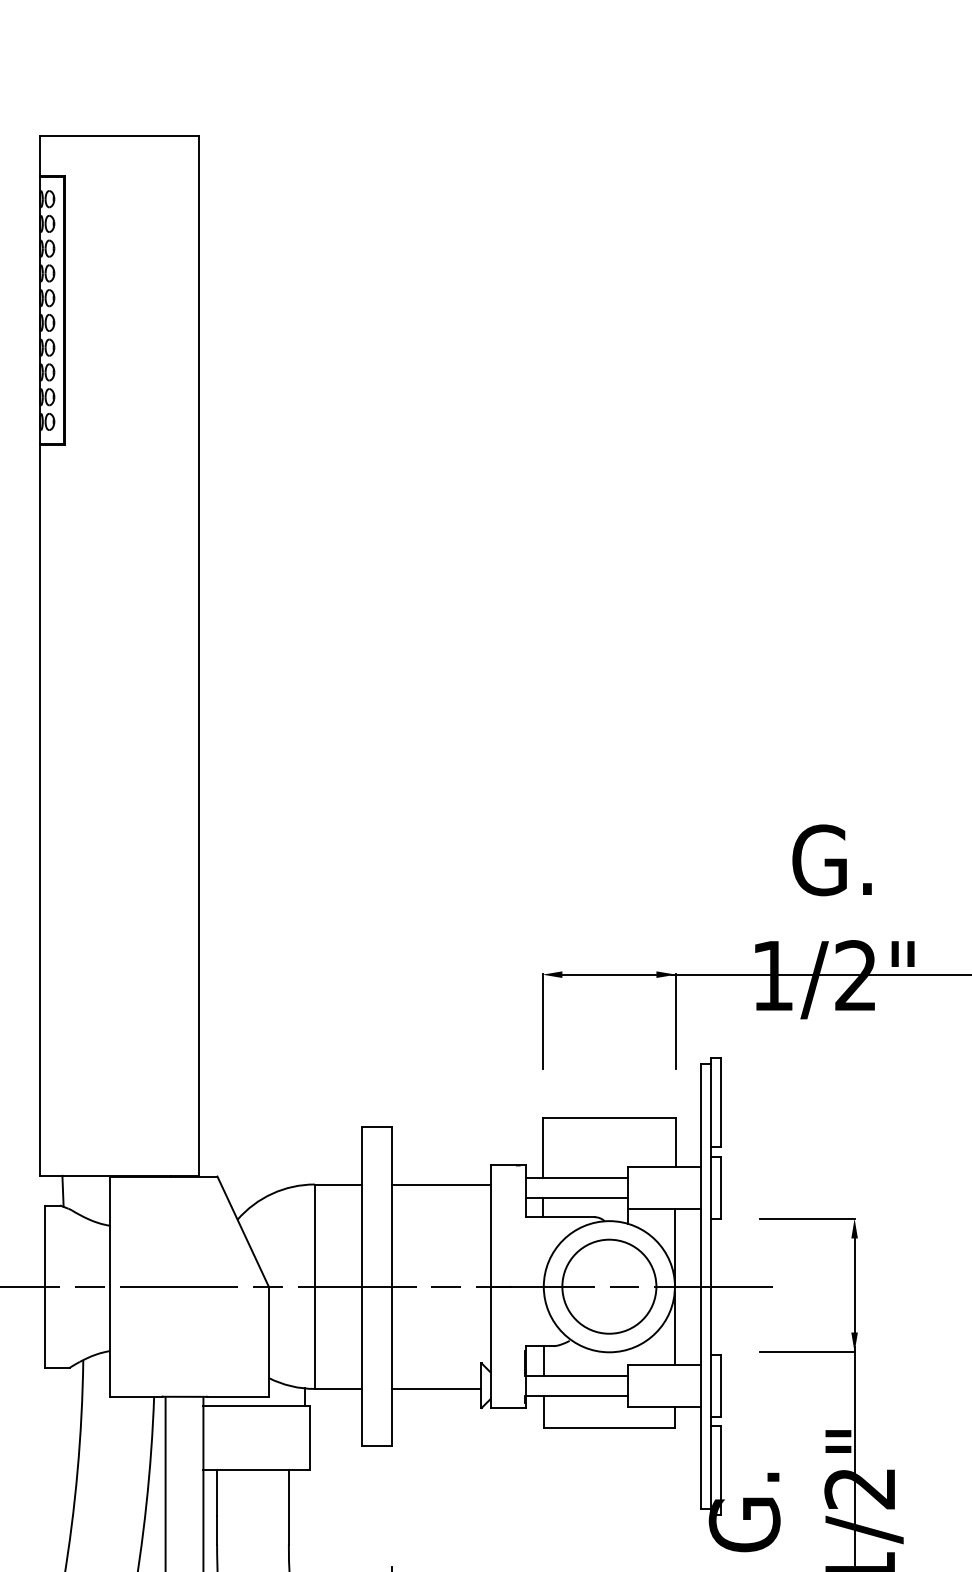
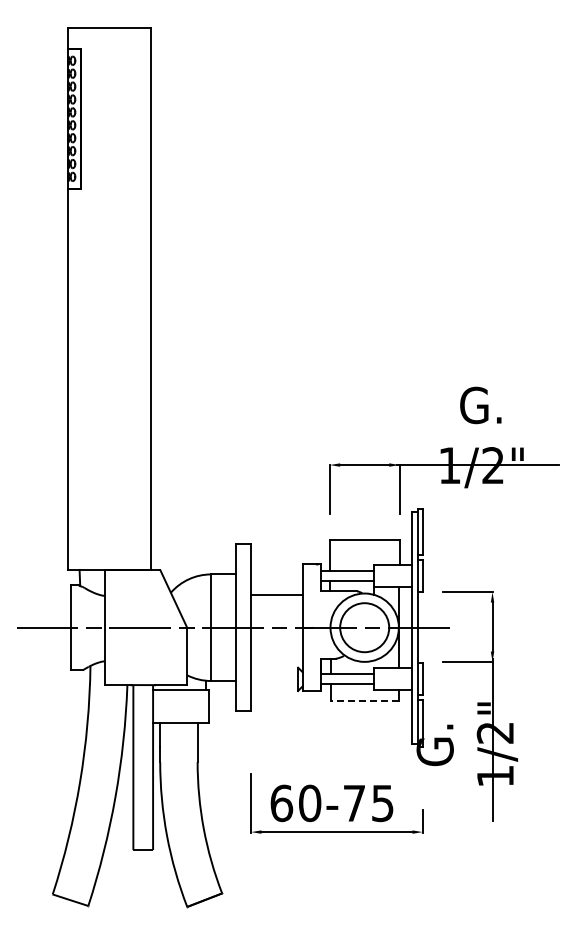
line: (440, 1184) -> (276, 595), moved
line: (436, 1387) -> (274, 680), removed
line: (608, 1428) -> (364, 701), solid -> dashed

